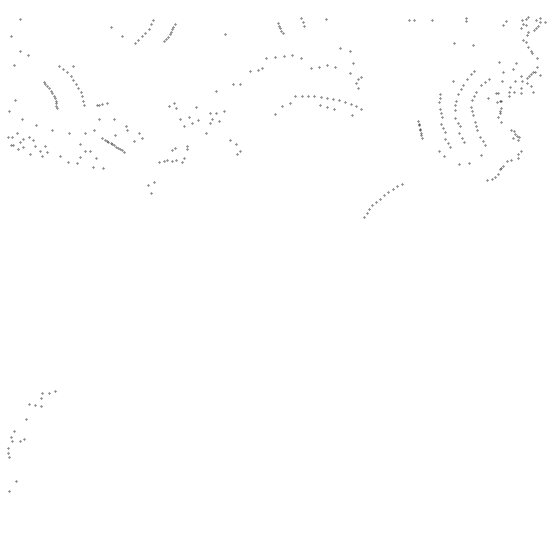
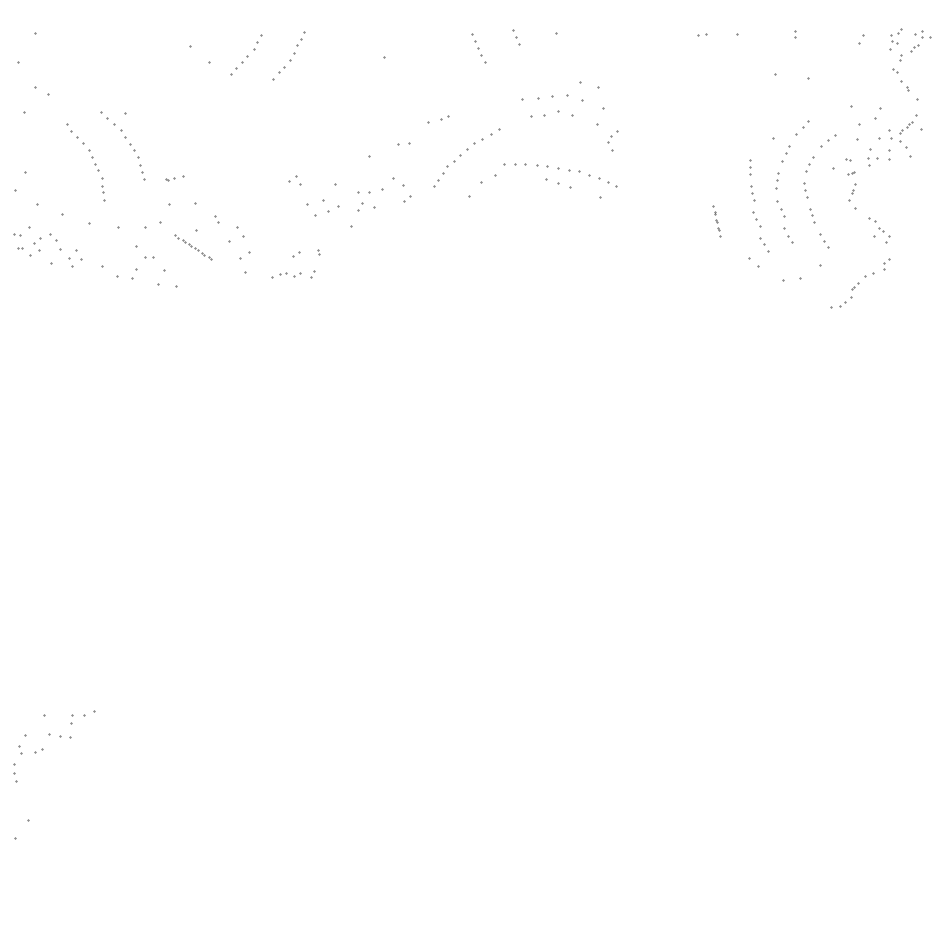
part: (280, 28) -> (478, 48), size x1.67
part: (169, 32) -> (289, 55), size x1.67
part: (283, 56) -> (552, 96), moved
part: (50, 95) -> (86, 163), size x1.67
part: (515, 135) -> (879, 231), size x1.43
part: (235, 147) -> (401, 190), moved
part: (151, 187) -> (245, 262), moved
part: (383, 200) -> (466, 158), moved
part: (42, 398) -> (72, 724), moved

